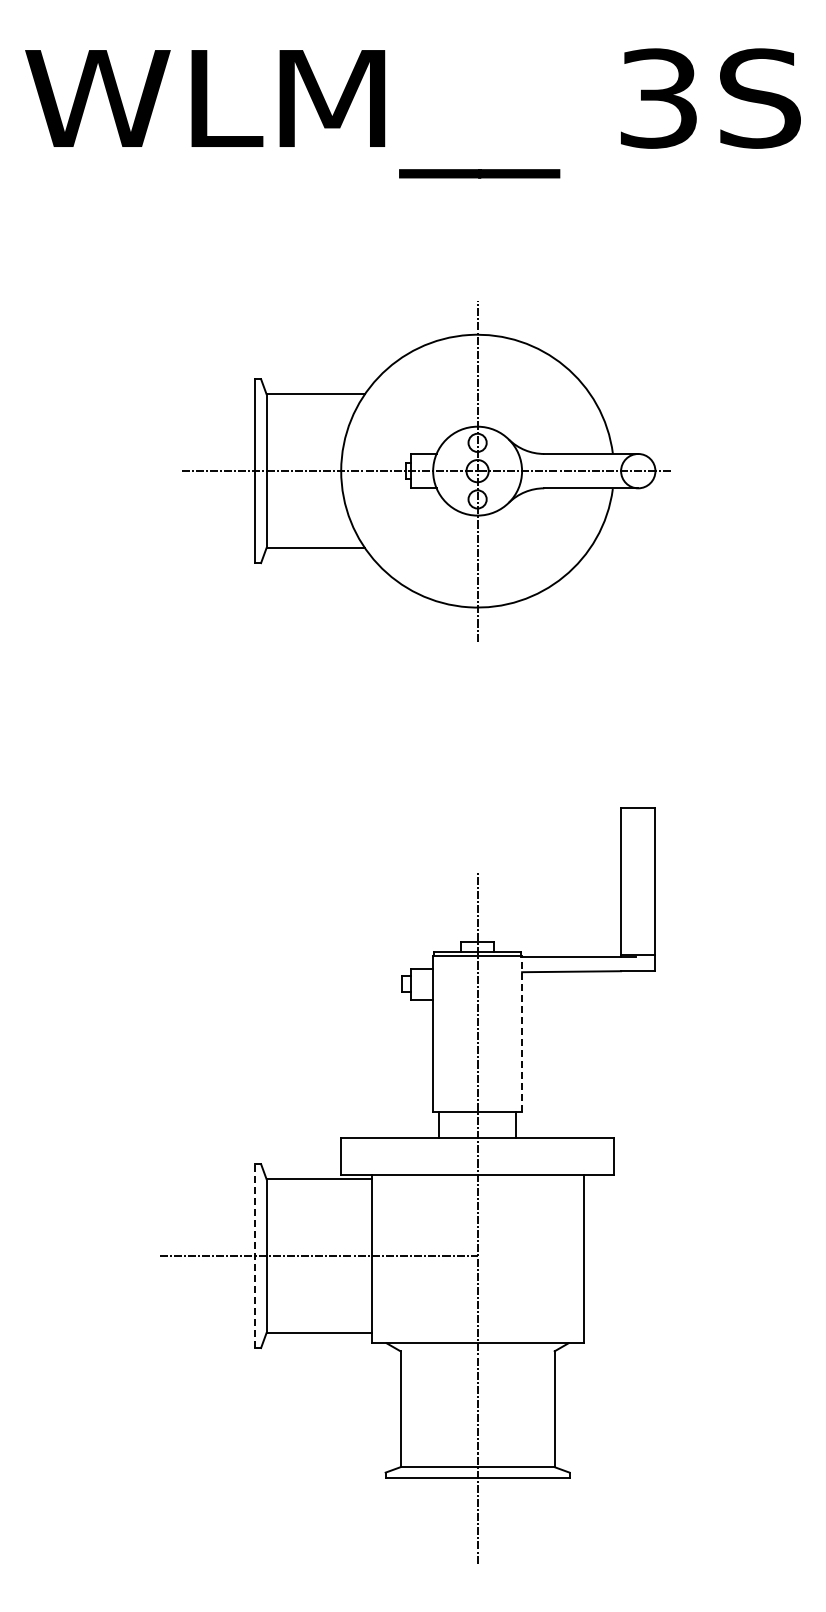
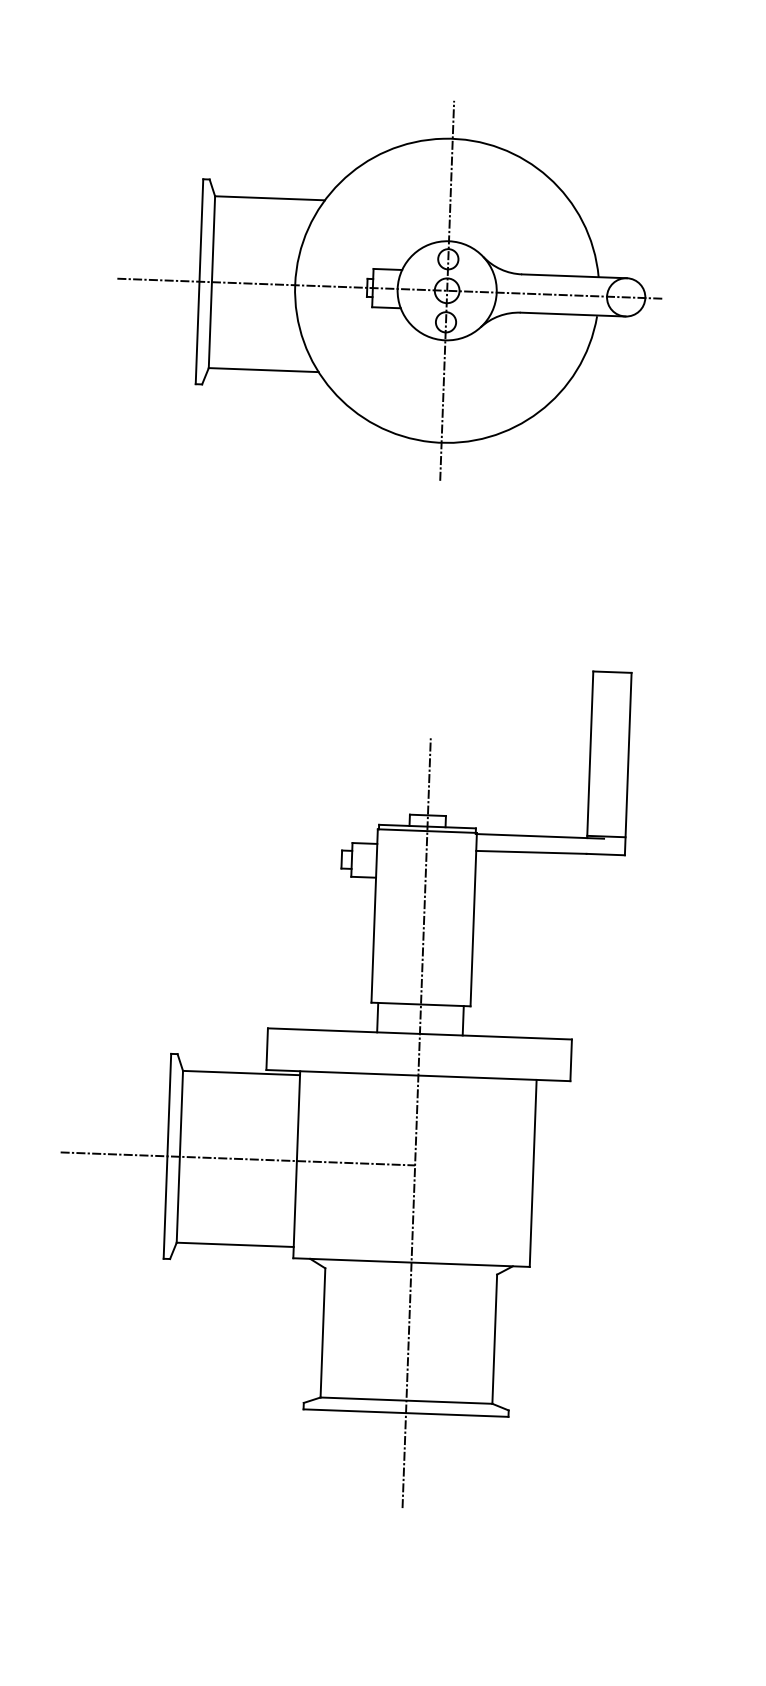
line: (522, 1033) -> (474, 919), dashed -> solid
line: (255, 1256) -> (167, 1156), dashed -> solid

